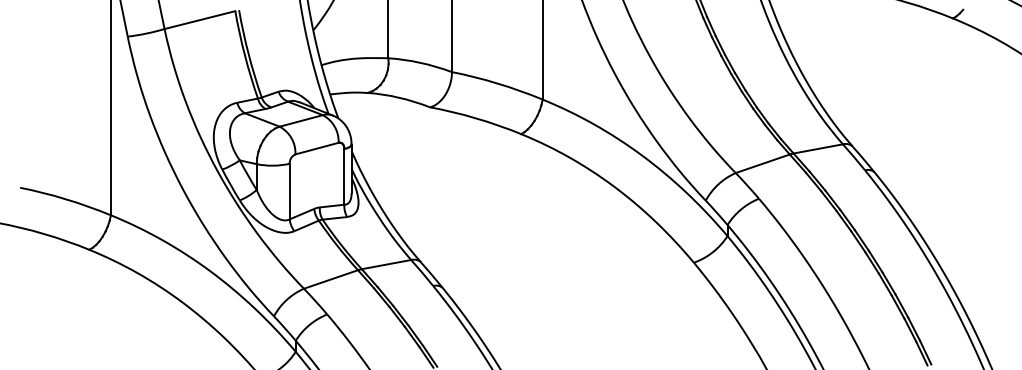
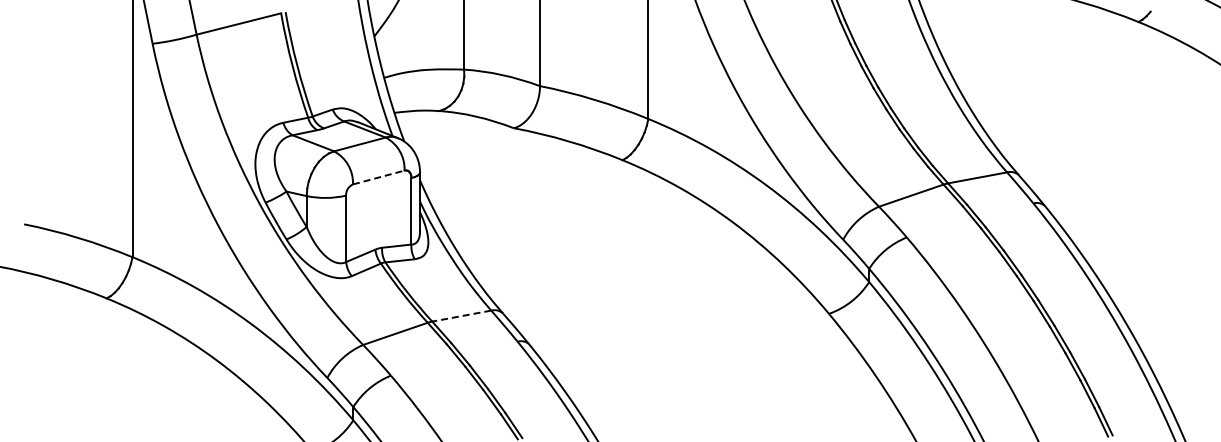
line: (316, 148) -> (378, 177), solid -> dashed
line: (386, 264) -> (461, 316), solid -> dashed

